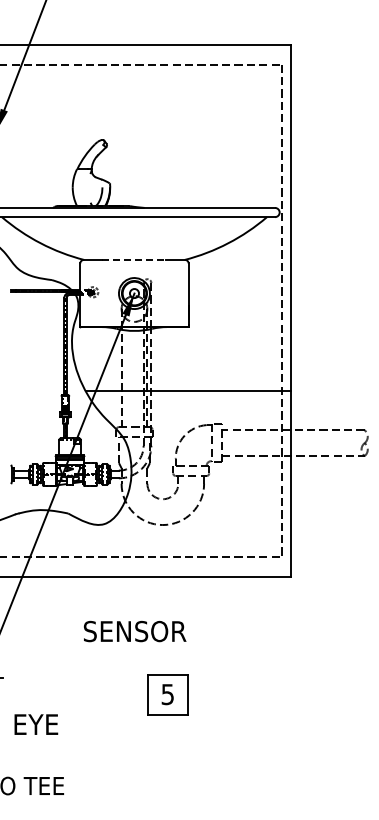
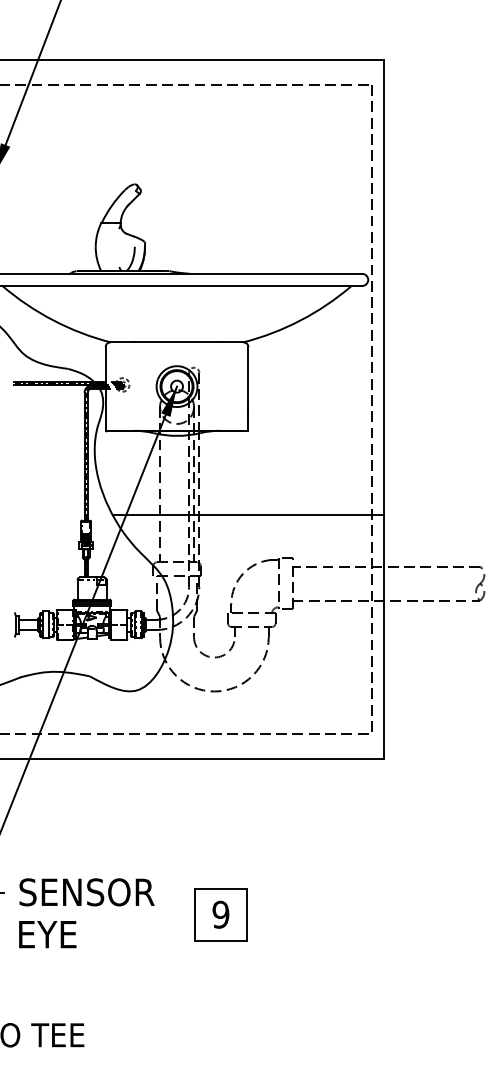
line: (134, 260) -> (177, 343), dashed -> solid
text: (134, 631) -> (86, 892), moved
text: (167, 693) -> (220, 913), 5 -> 9
text: (36, 724) -> (47, 934), moved

